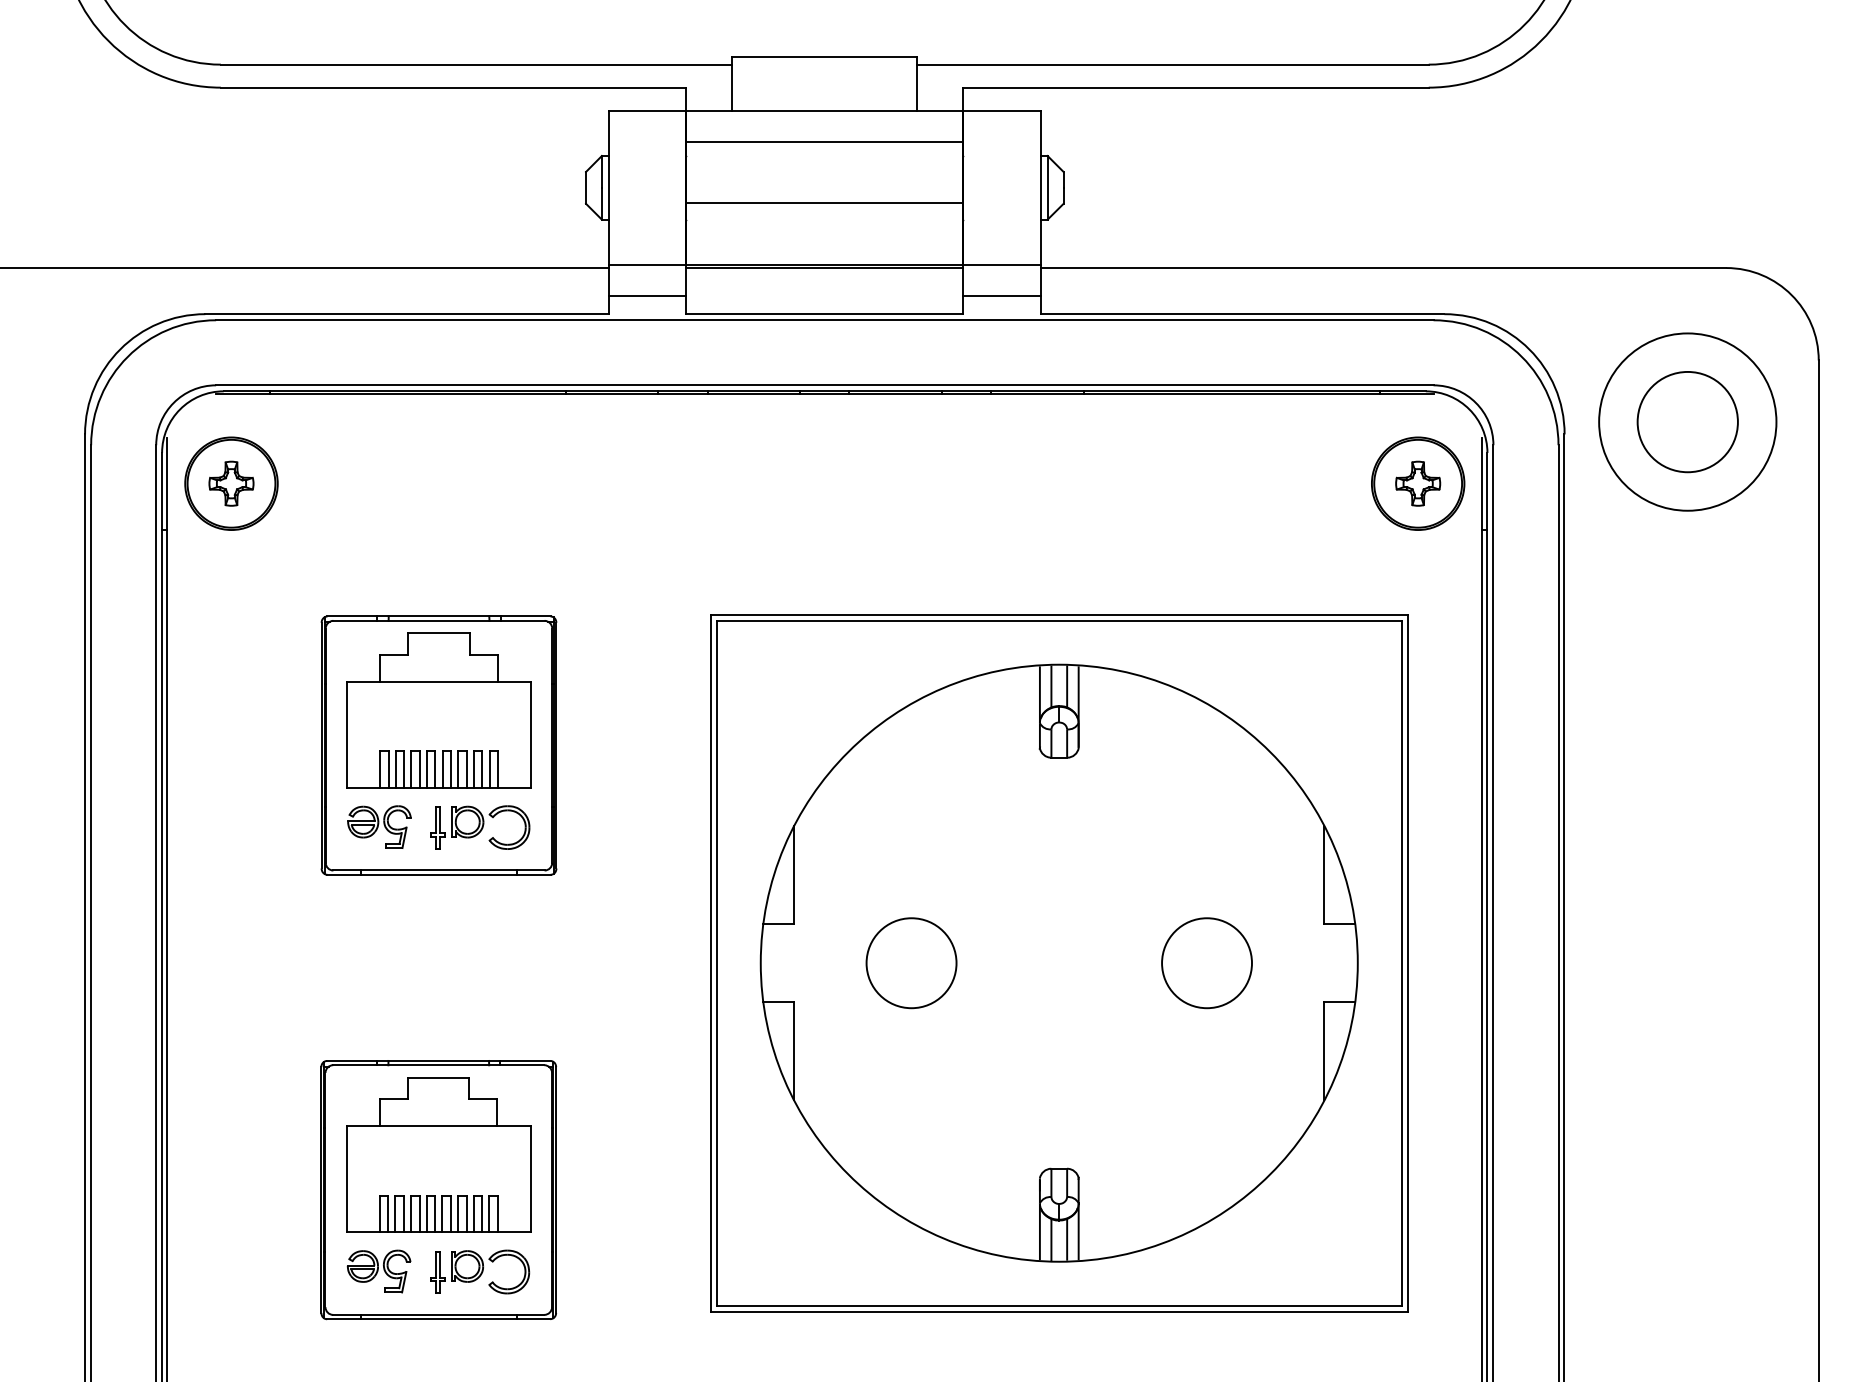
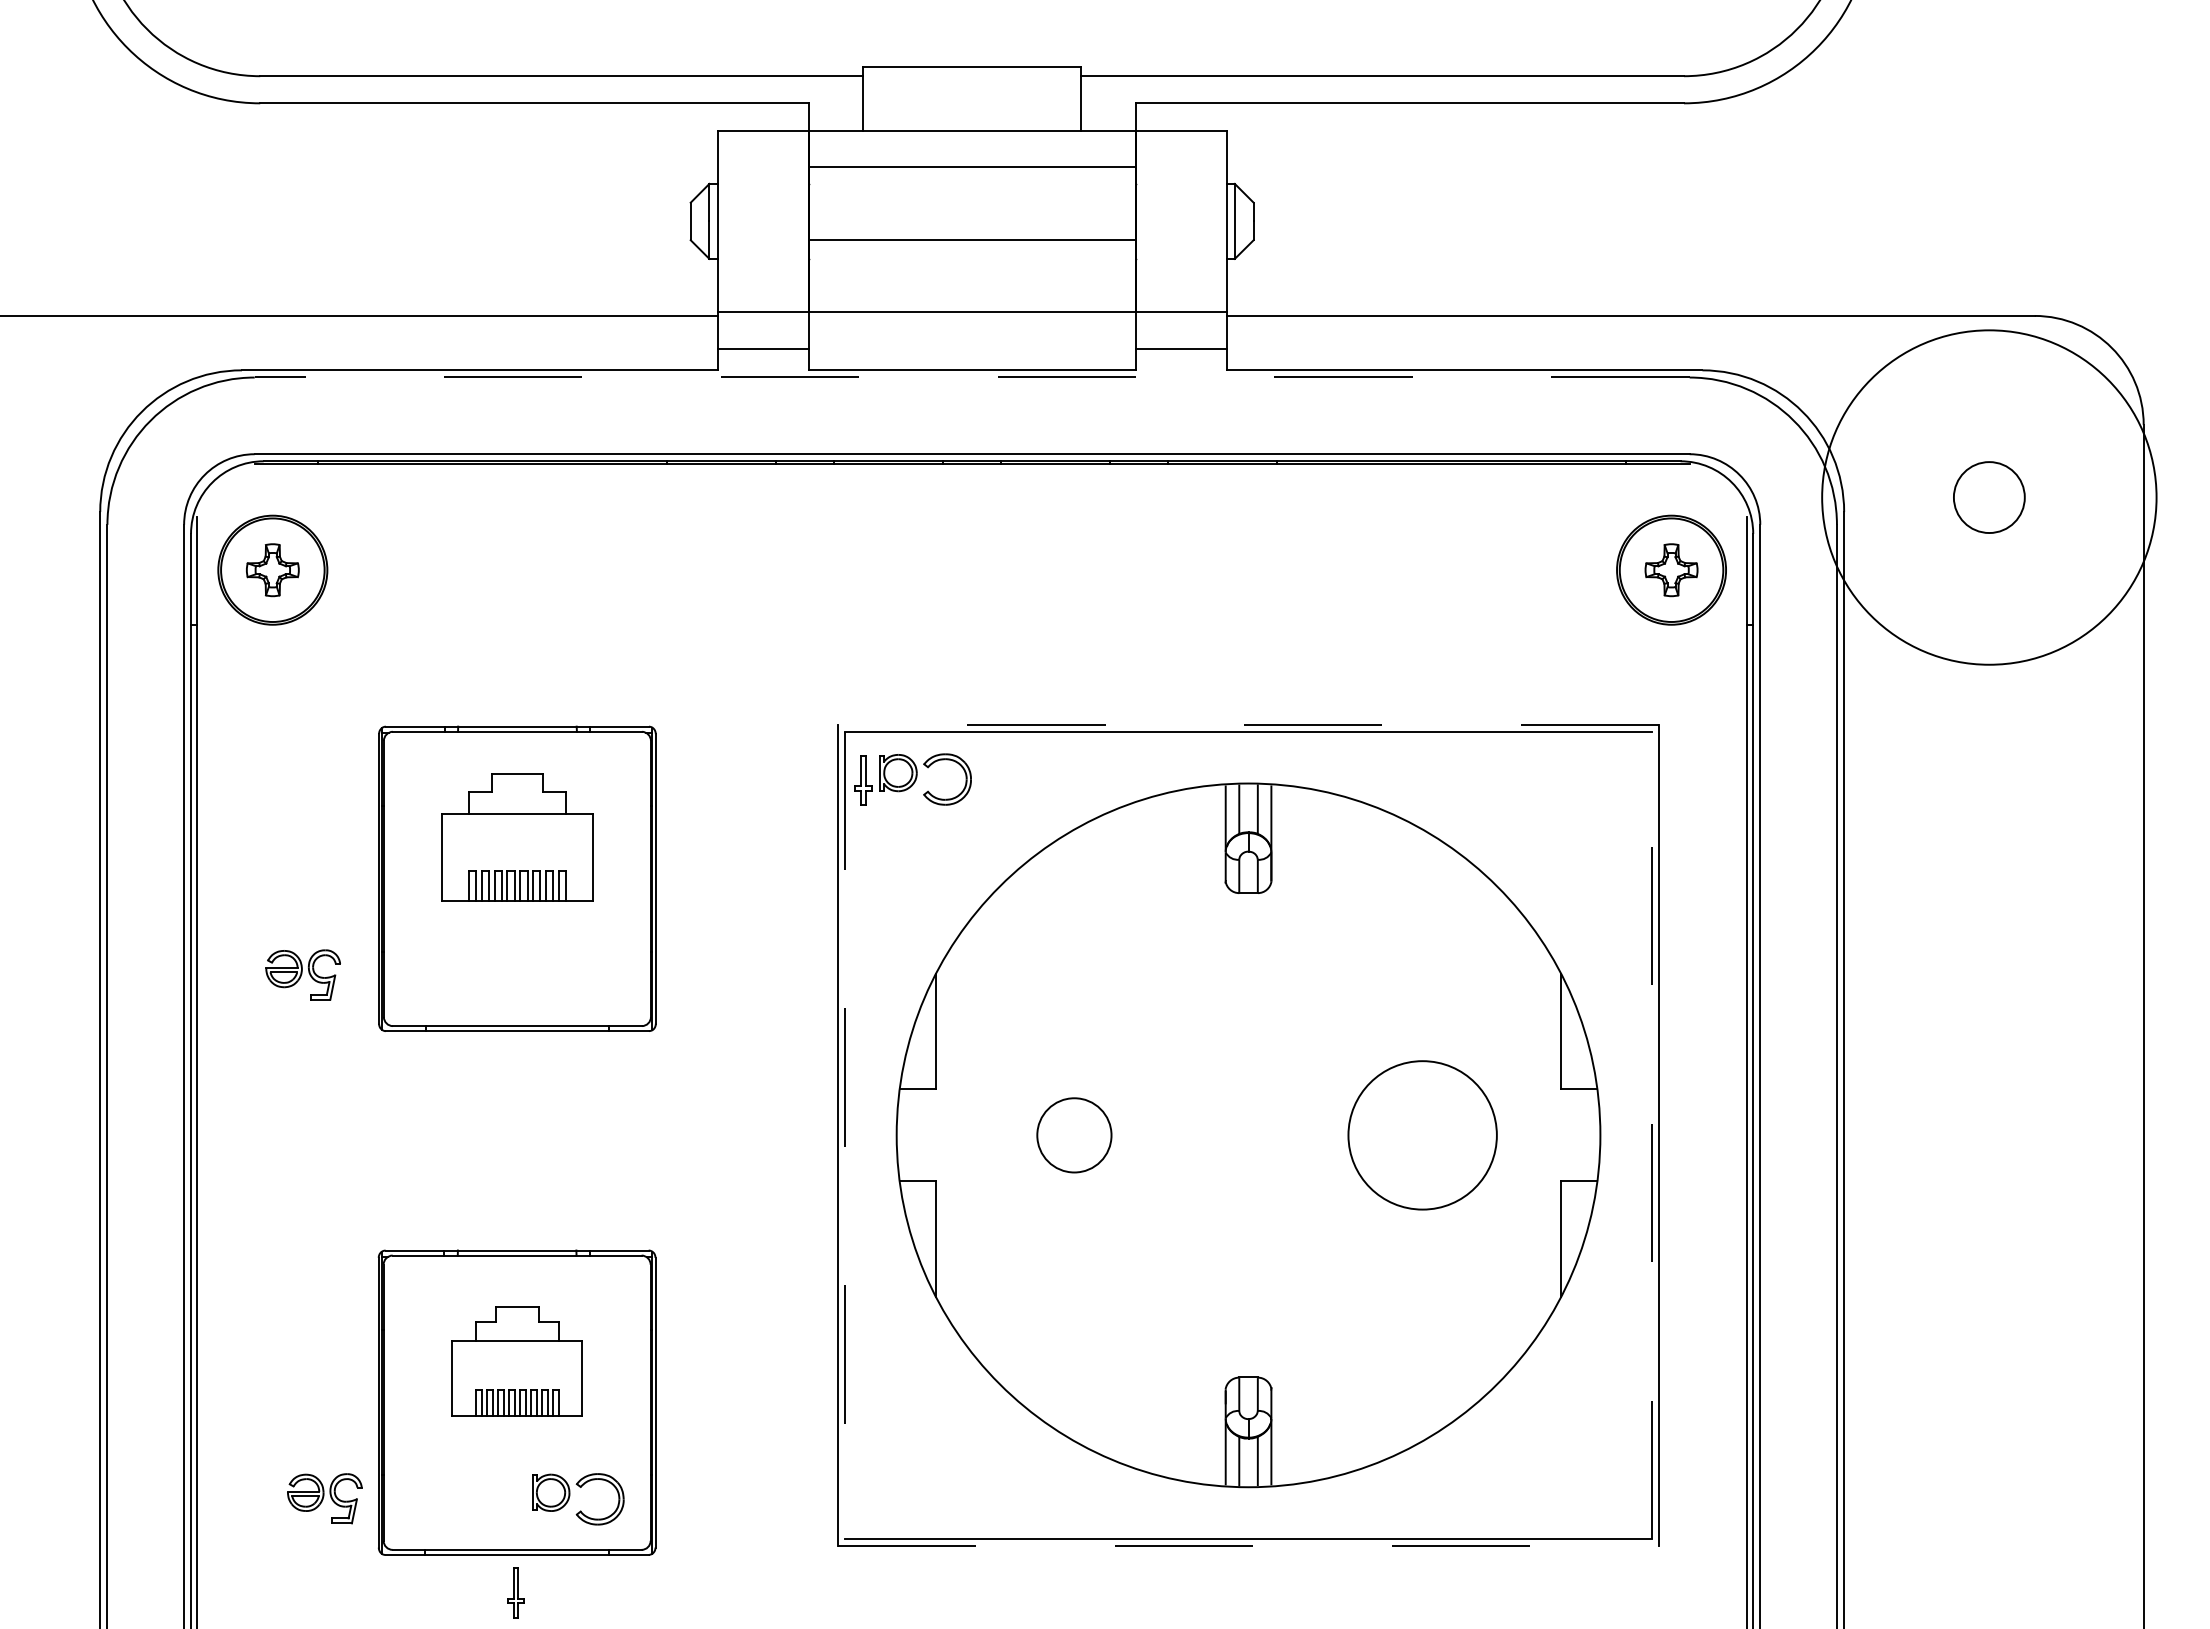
line: (824, 267) -> (971, 315), removed
line: (824, 320) -> (971, 377), solid -> dashed
circle: (1687, 422) -> (1988, 497), size x1.6
circle: (1687, 422) -> (1989, 497), size x0.6
line: (1059, 614) -> (1248, 724), solid -> dashed
part: (439, 710) -> (517, 837), size x0.7
part: (378, 826) -> (302, 974), moved
part: (479, 827) -> (912, 779), moved
line: (716, 963) -> (844, 1135), solid -> dashed
circle: (911, 963) -> (1074, 1135), size x0.7
circle: (1206, 963) -> (1422, 1135), size x1.4
line: (1401, 963) -> (1652, 1135), solid -> dashed
part: (439, 1154) -> (517, 1360), size x0.6
part: (378, 1271) -> (324, 1498), moved
part: (437, 1272) -> (515, 1592), moved
line: (1059, 1312) -> (1248, 1546), solid -> dashed

